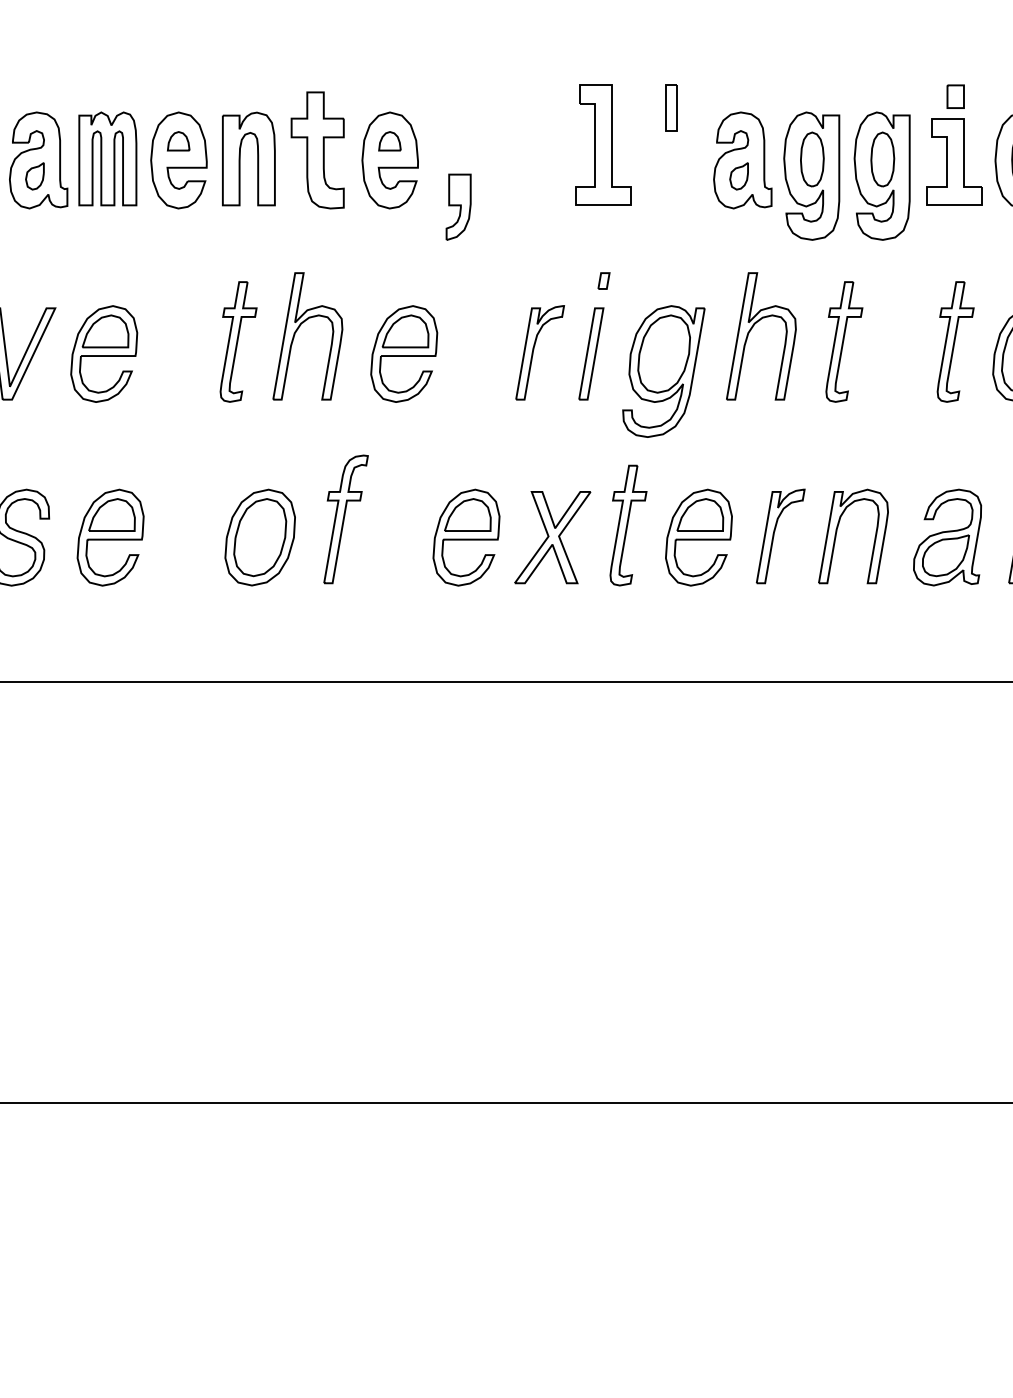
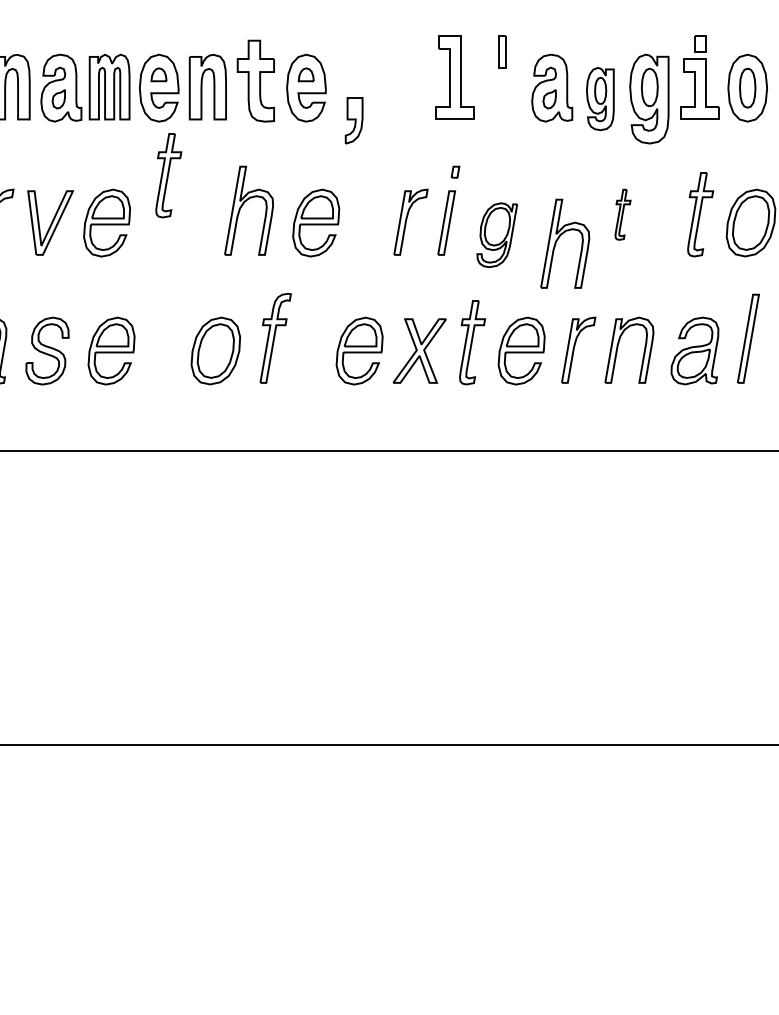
part: (812, 175) -> (600, 98), size x0.7
part: (753, 328) -> (559, 238), moved
part: (238, 341) -> (168, 175), moved
part: (843, 341) -> (622, 214), size x0.6
part: (664, 370) -> (497, 234), size x0.7

